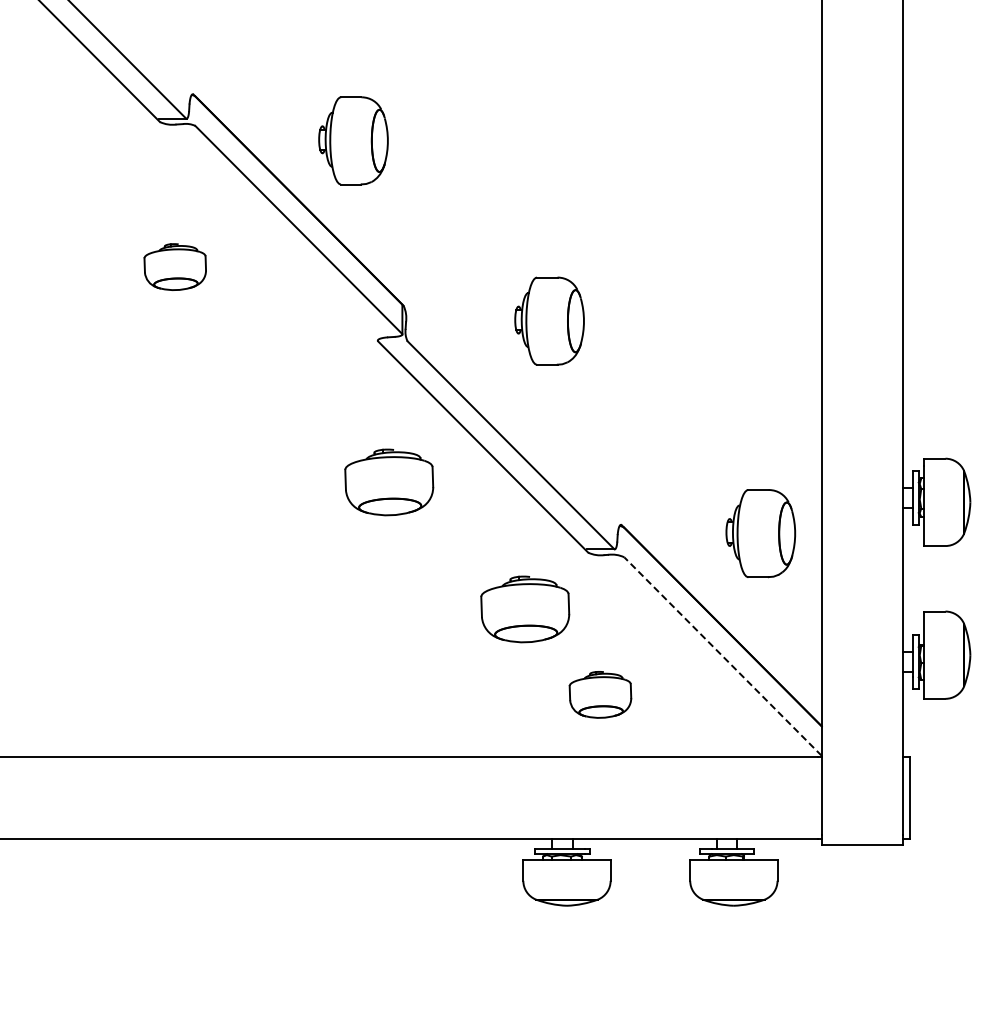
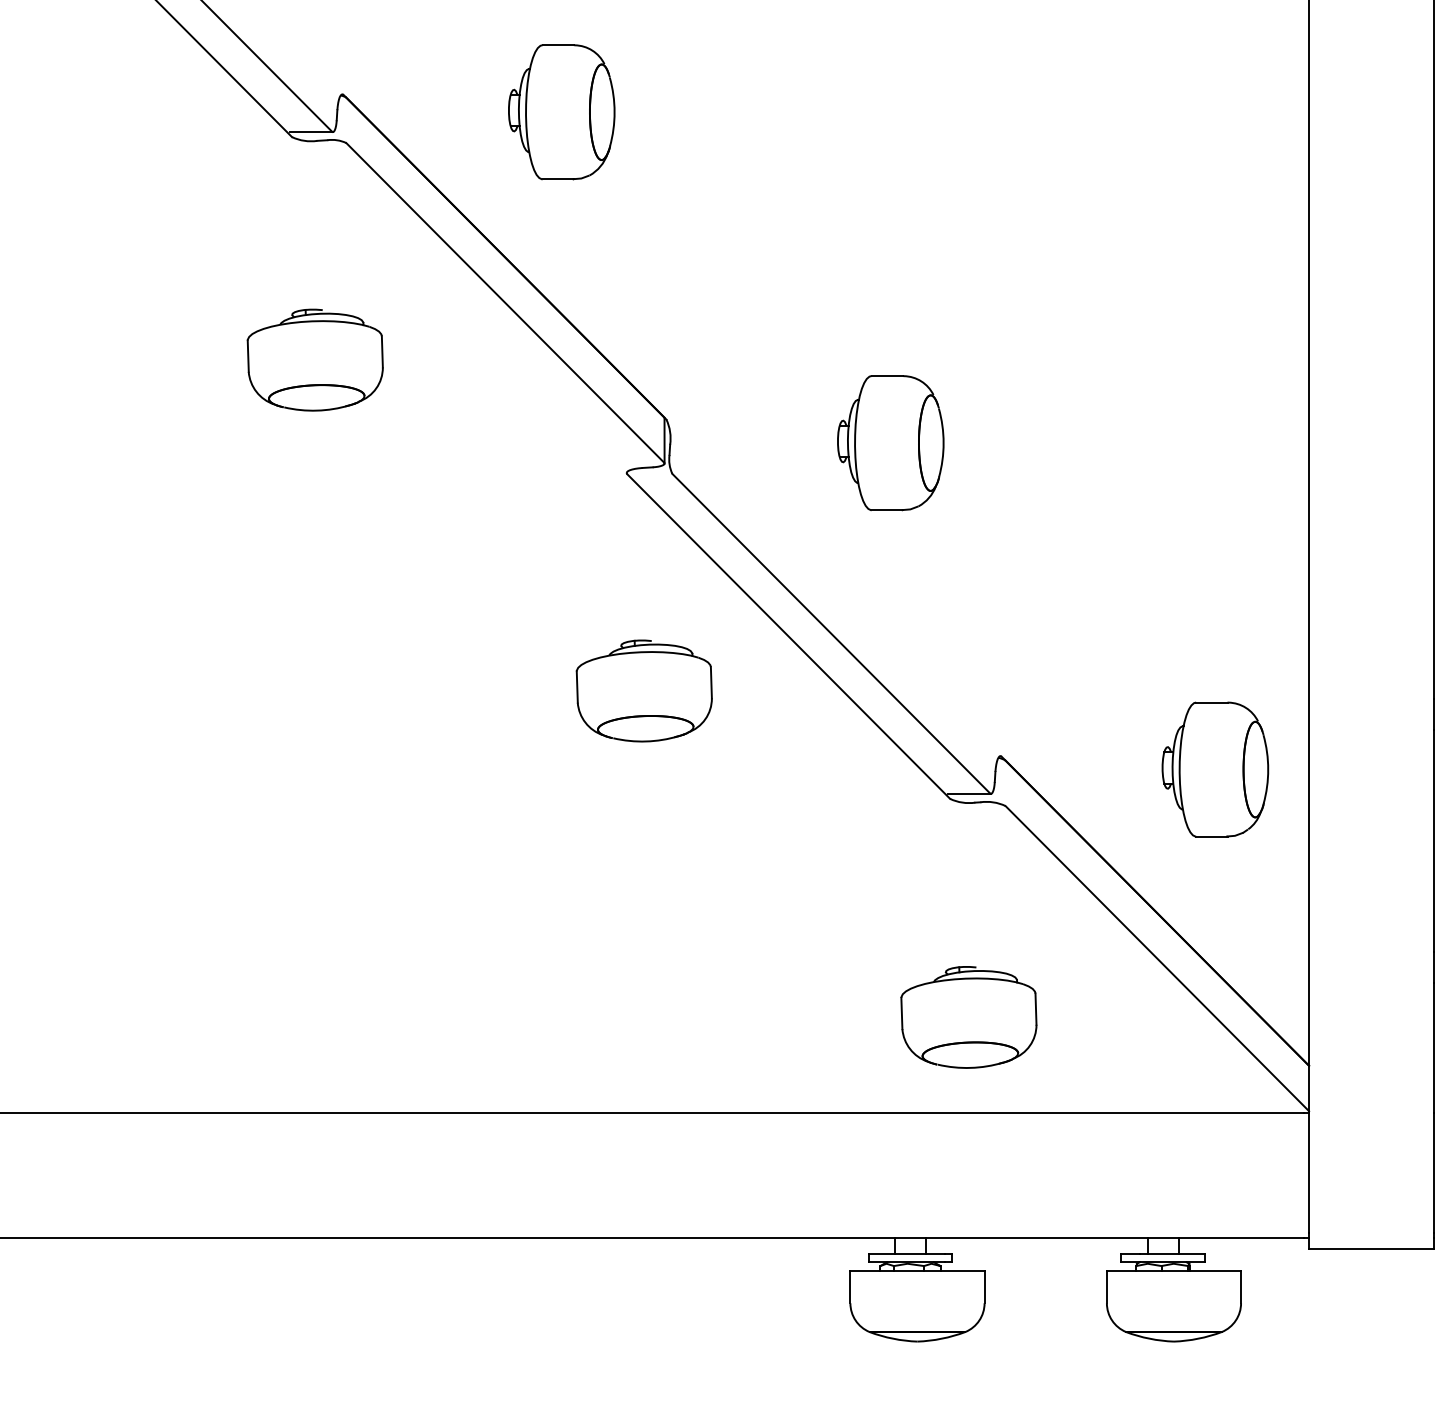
part: (353, 140) -> (561, 111), moved
part: (175, 266) -> (315, 359), size x1.43
part: (525, 609) -> (853, 886), removed
line: (723, 656) -> (1158, 958), dashed -> solid
part: (600, 694) -> (968, 1016), size x1.43

